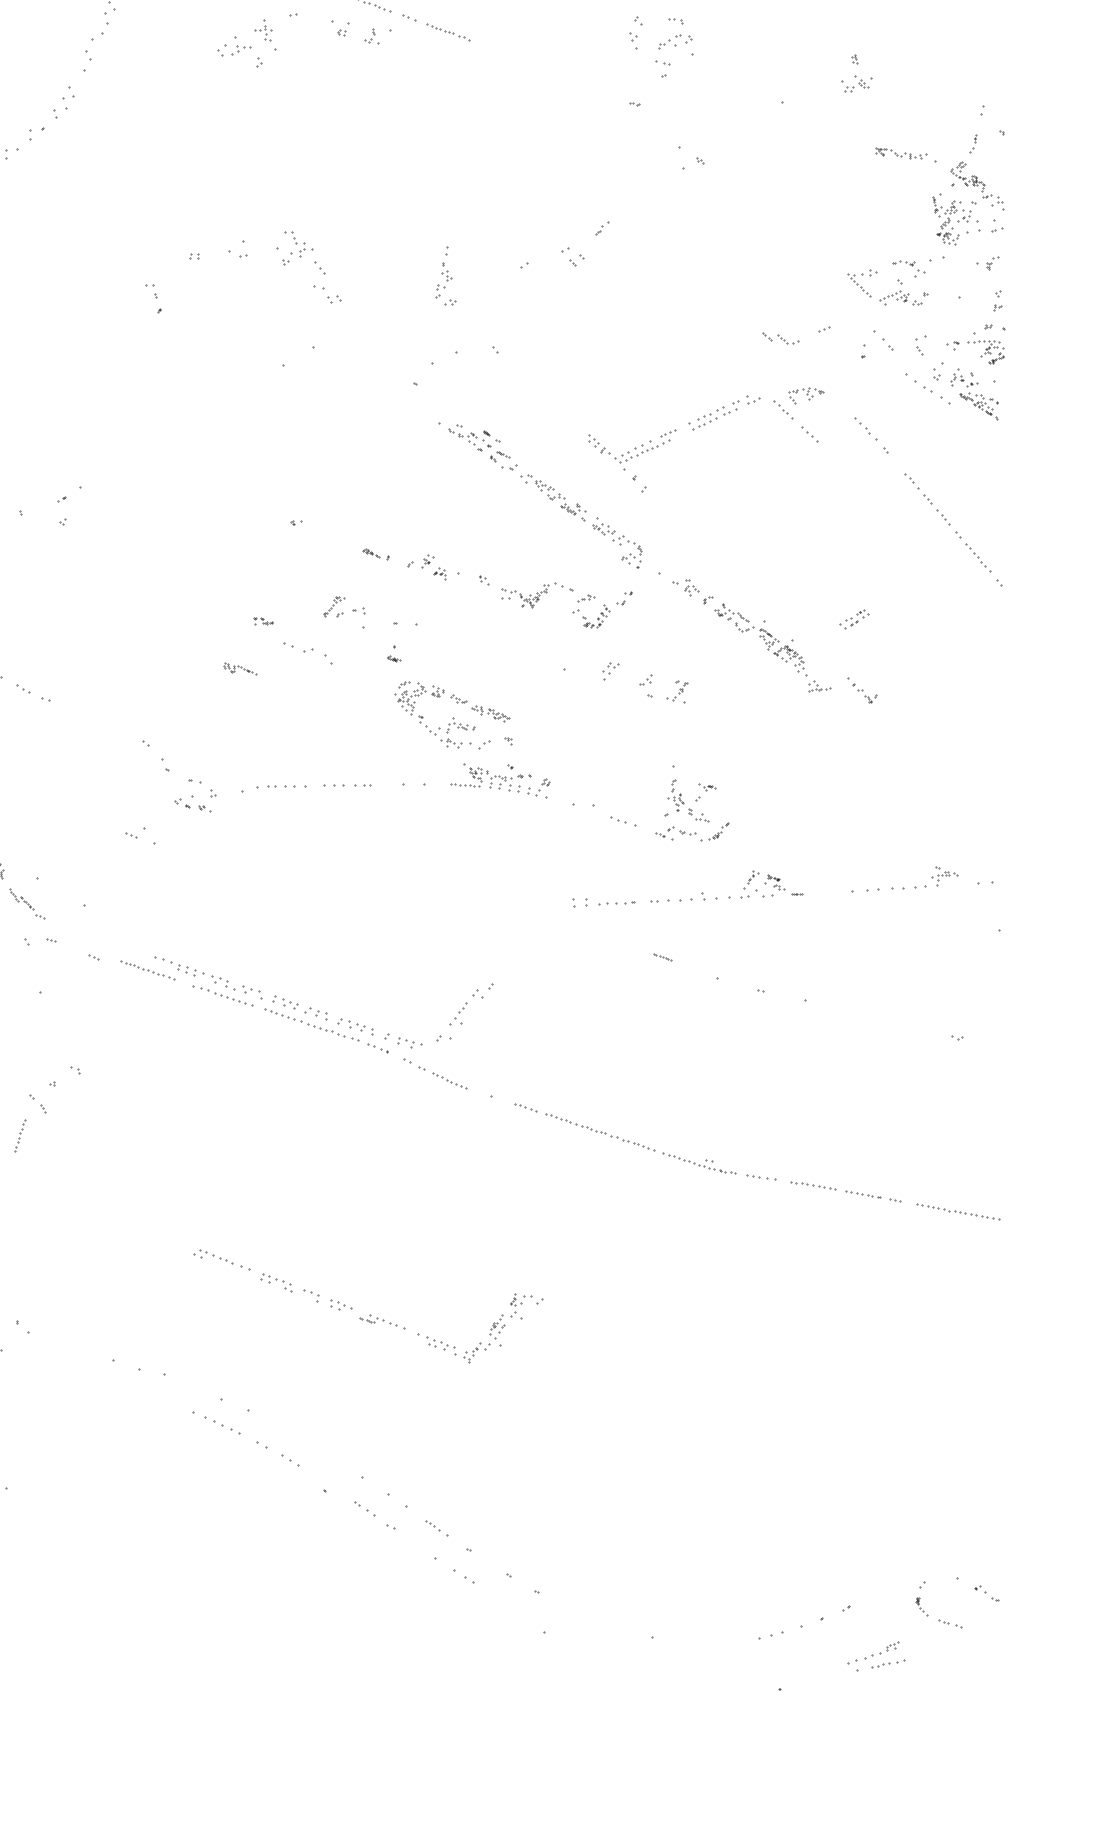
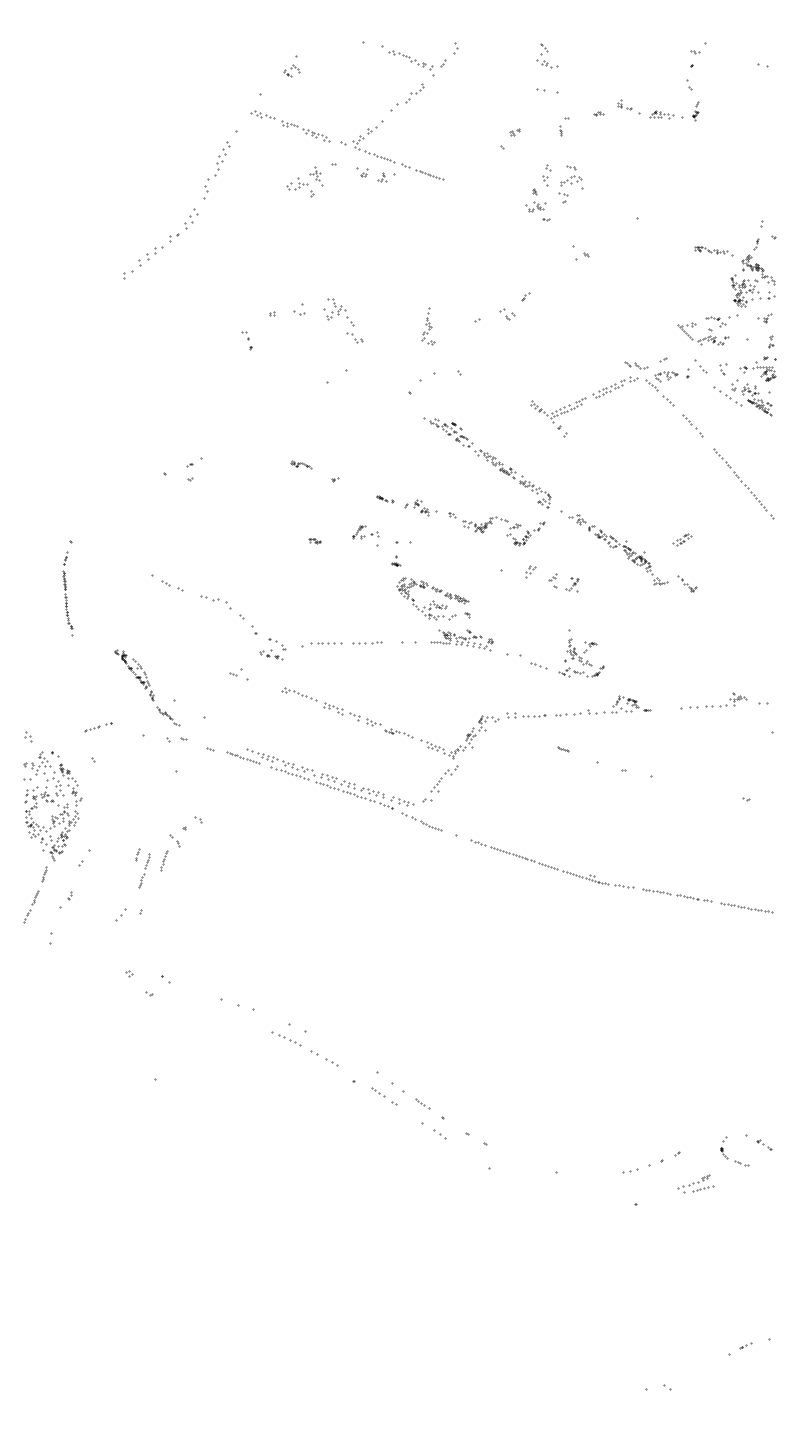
part: (856, 73) -> (535, 200), moved
part: (698, 429) -> (599, 397), moved
part: (307, 654) -> (215, 602), moved
part: (239, 669) -> (301, 464), moved
part: (368, 1306) -> (390, 723), moved

